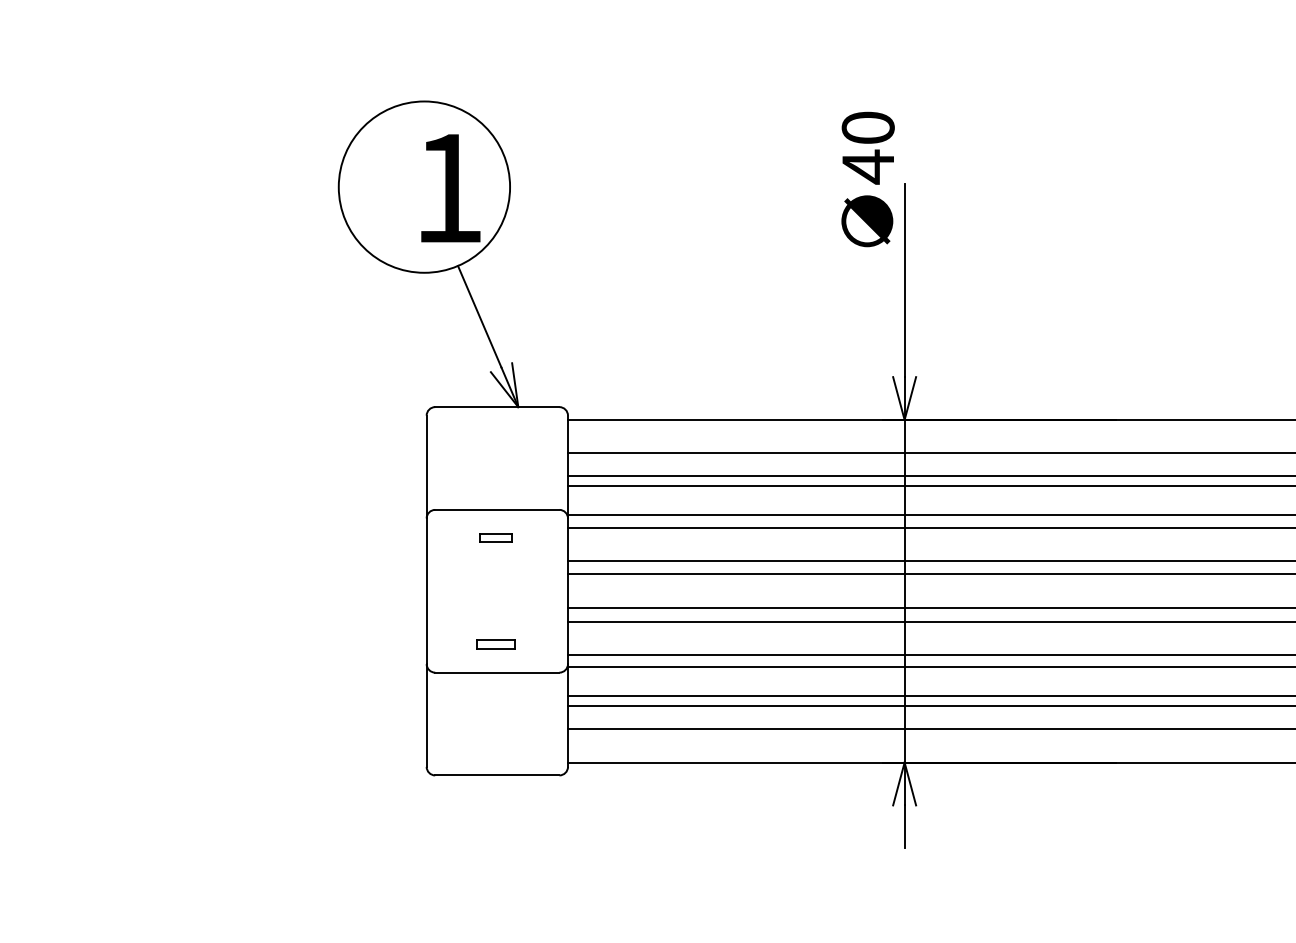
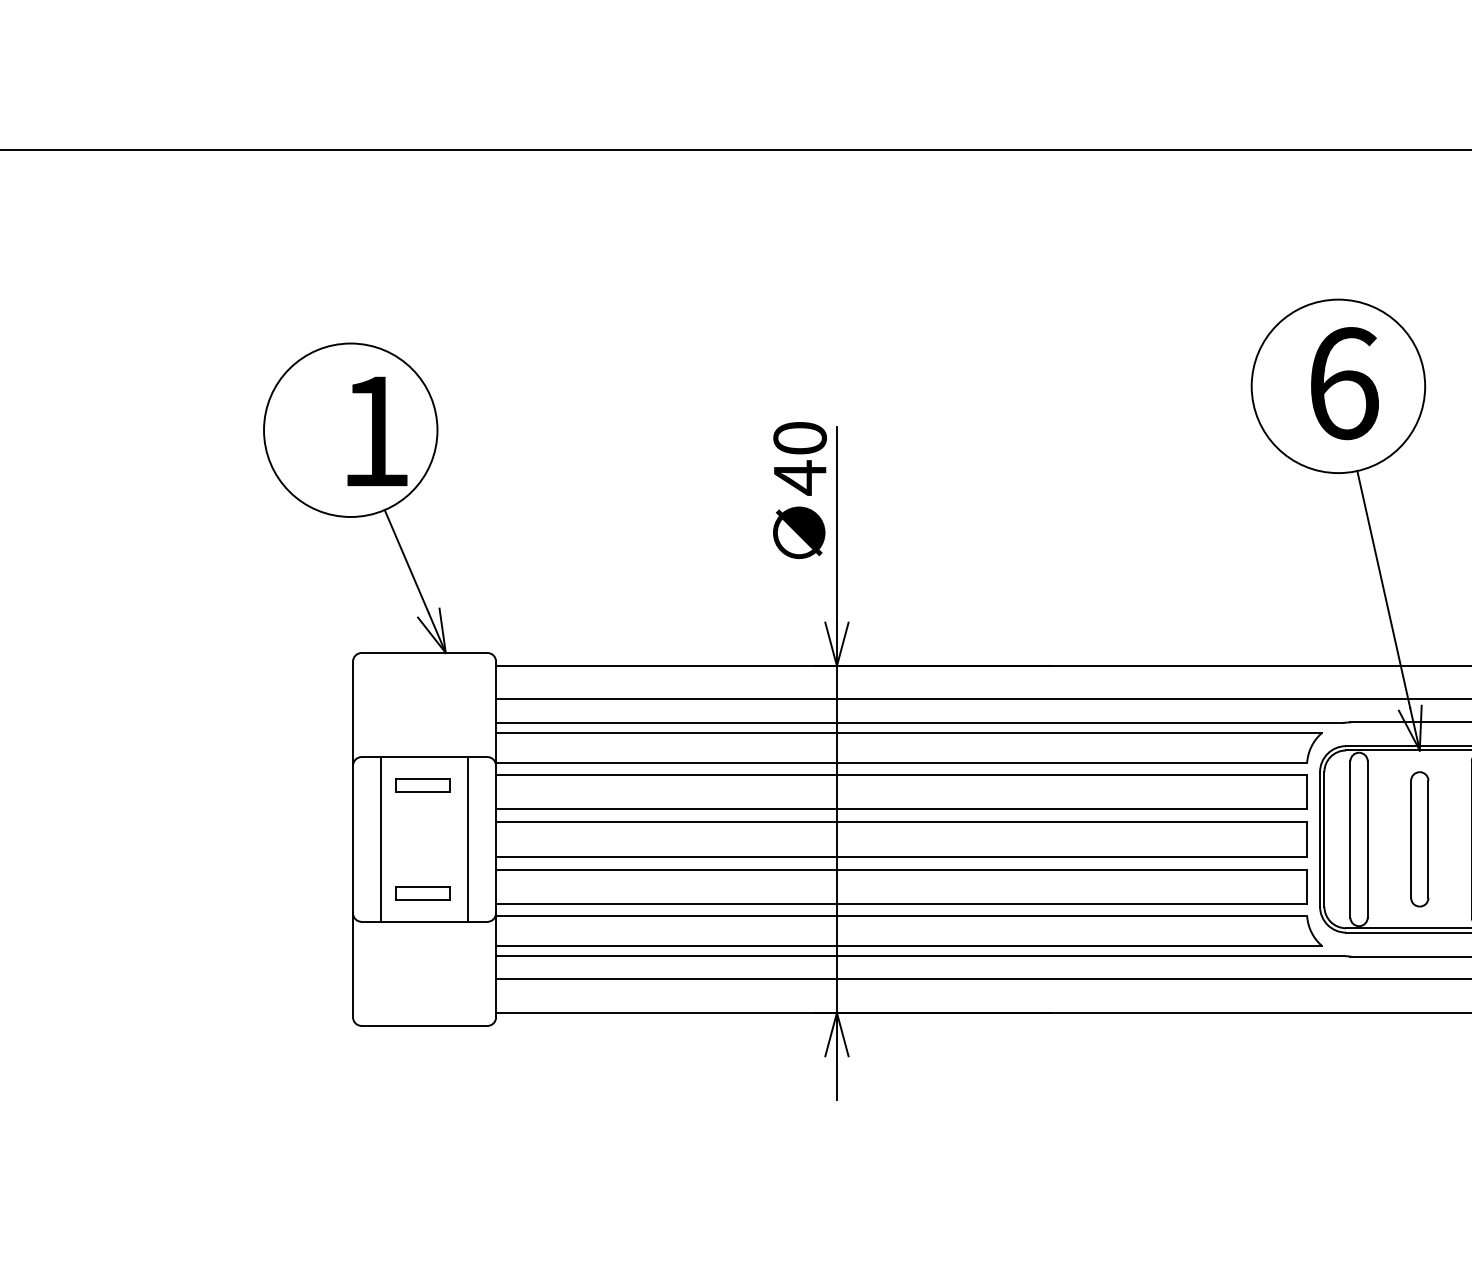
text: (868, 179) -> (800, 490), moved
part: (495, 537) -> (422, 785), size x1.67
line: (454, 591) -> (381, 839), added
line: (539, 591) -> (467, 839), added
part: (495, 644) -> (422, 893), size x1.43

